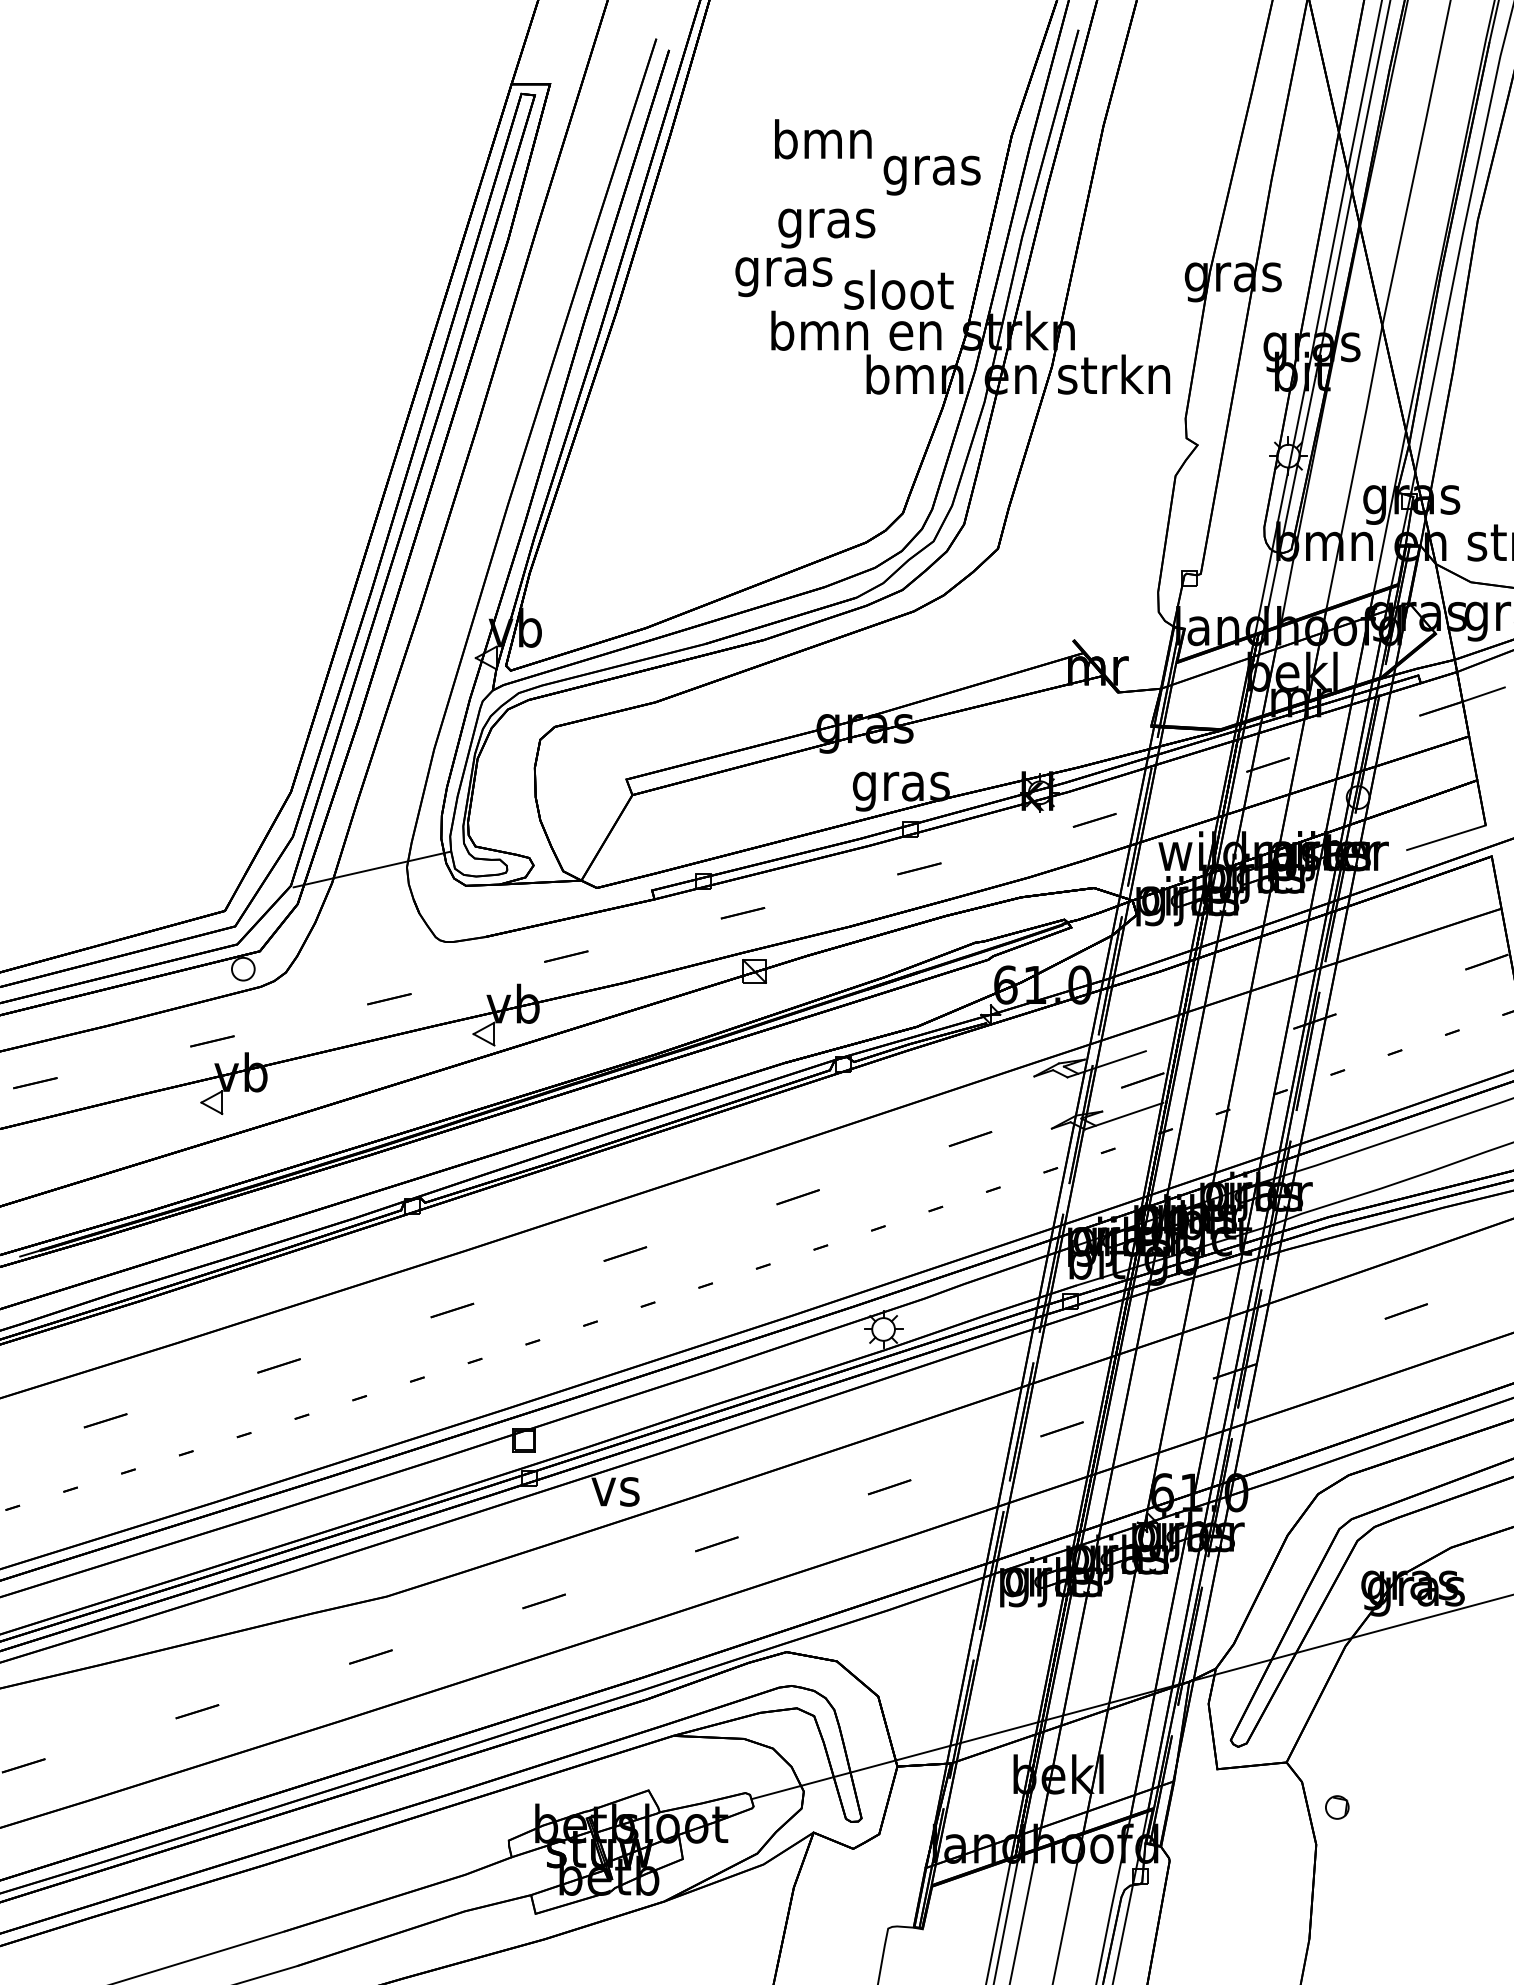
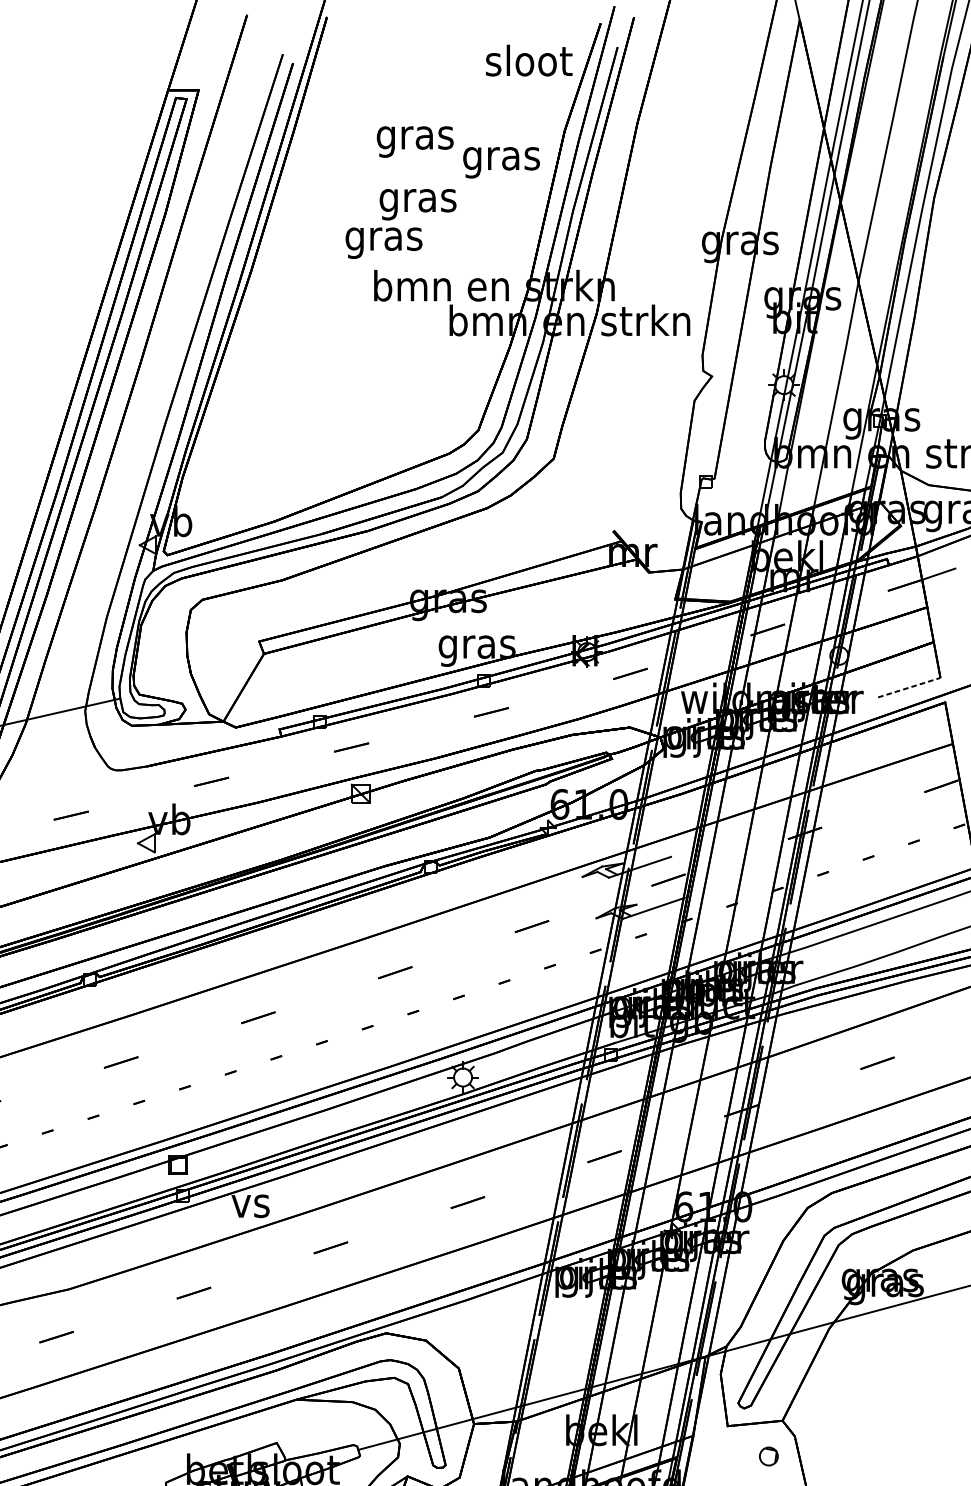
text: (822, 144) -> (414, 138), bmn -> gras
text: (898, 289) -> (528, 60), moved
line: (1446, 837) -> (909, 687), solid -> dashed
part: (1337, 1807) -> (769, 1456), moved

